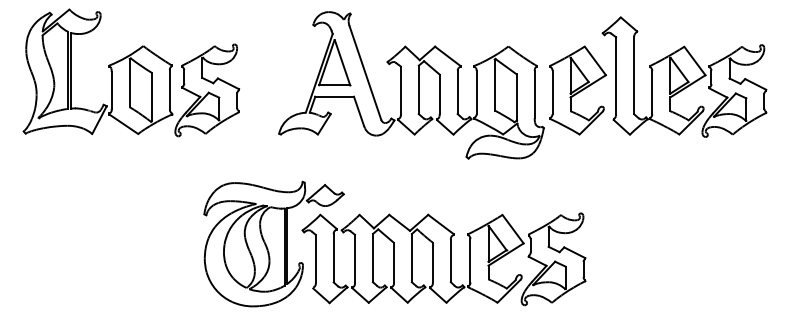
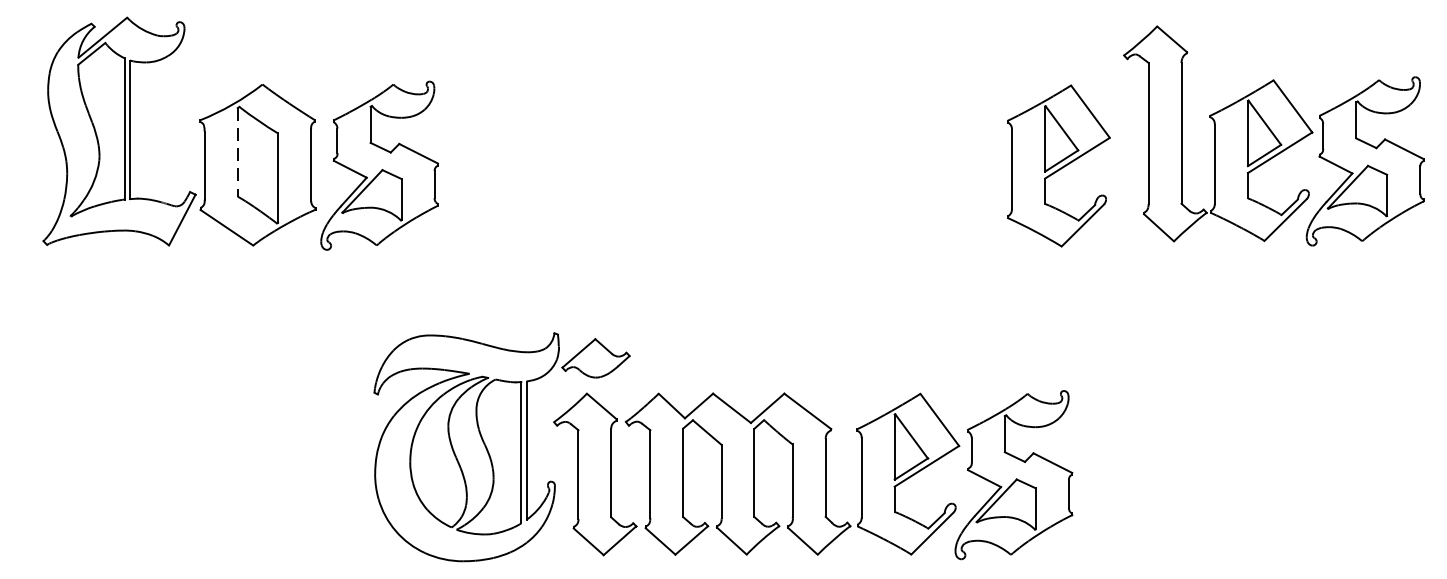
part: (684, 76) -> (1273, 134), moved
line: (129, 83) -> (237, 153), solid -> dashed
part: (411, 85) -> (753, 156), removed

